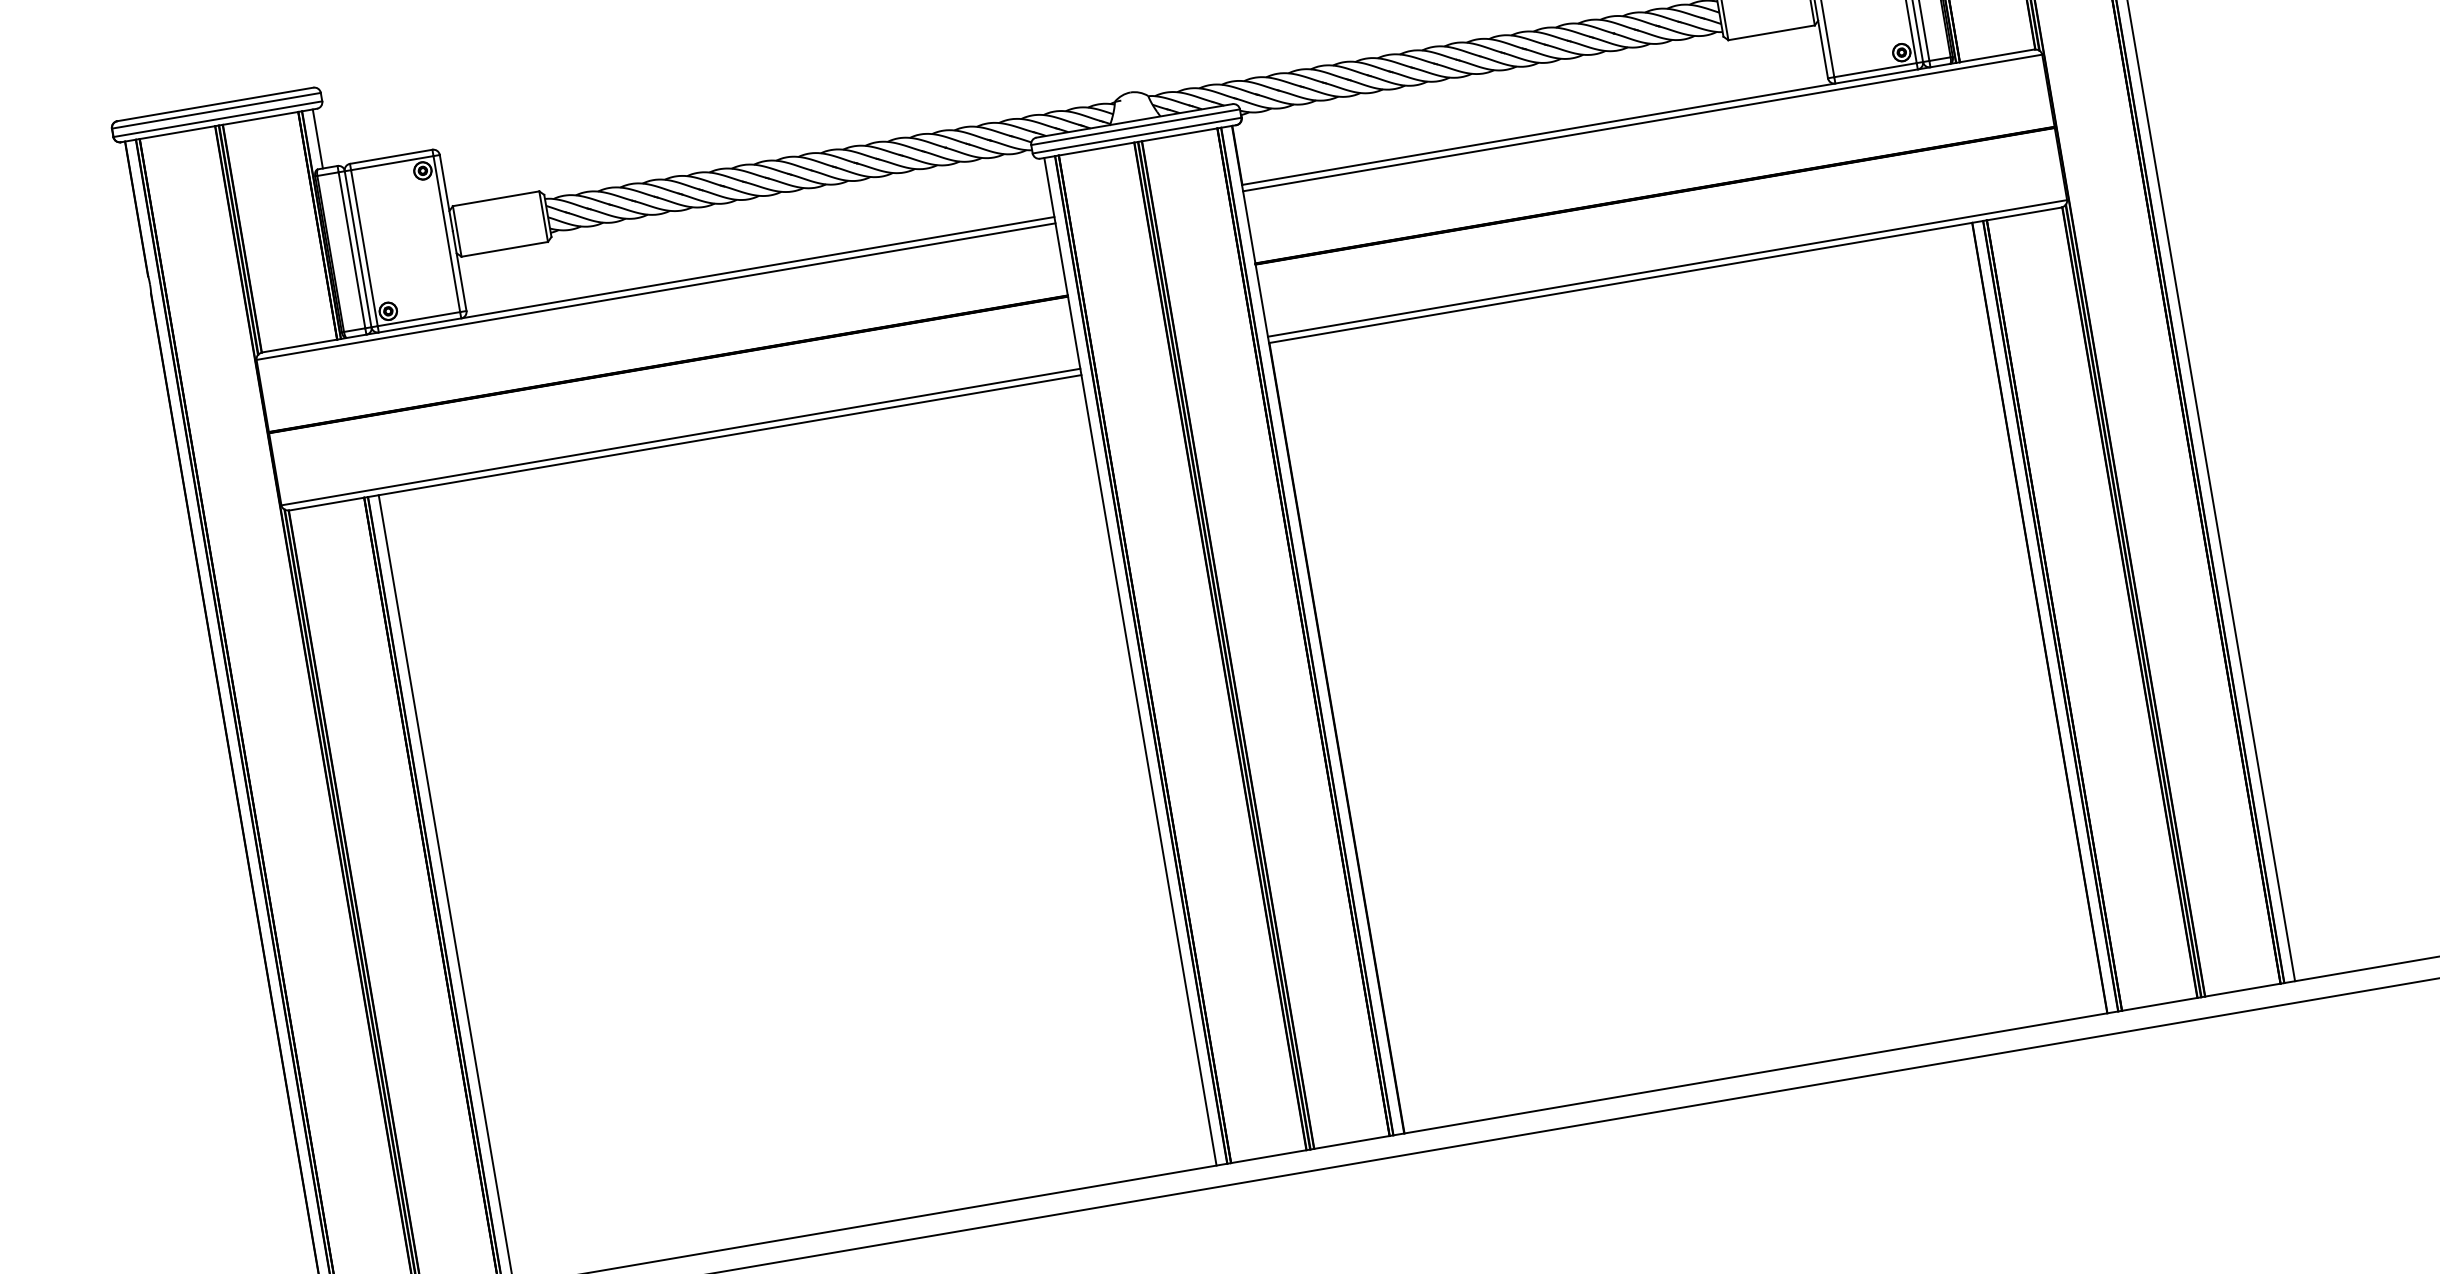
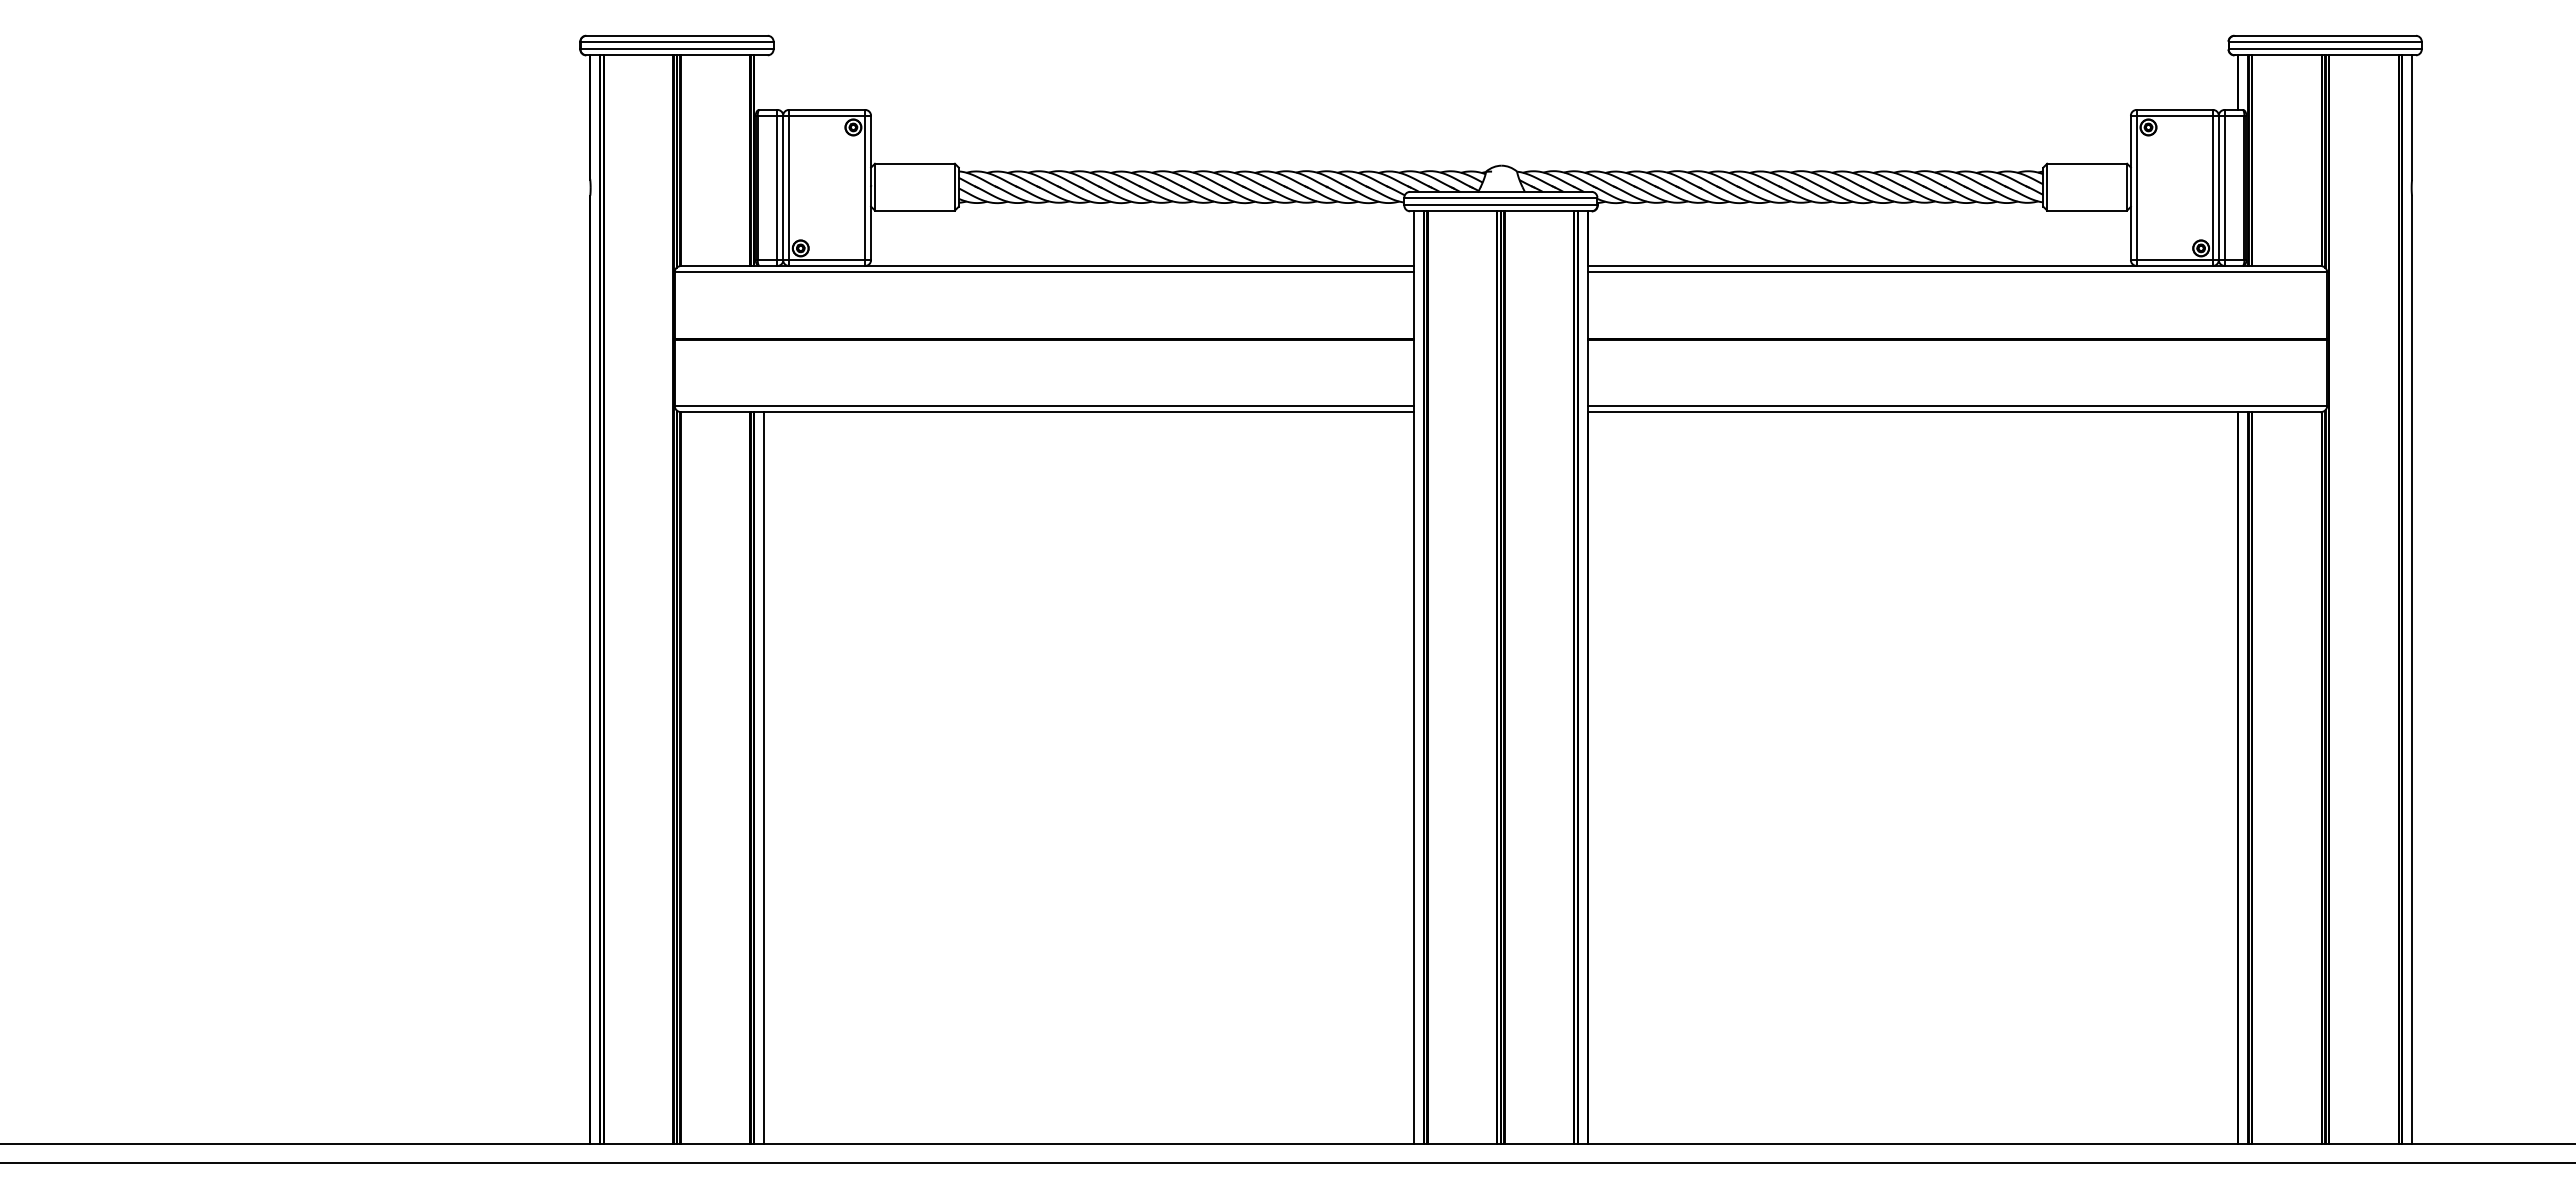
line: (317, 138) -> (763, 82), removed

